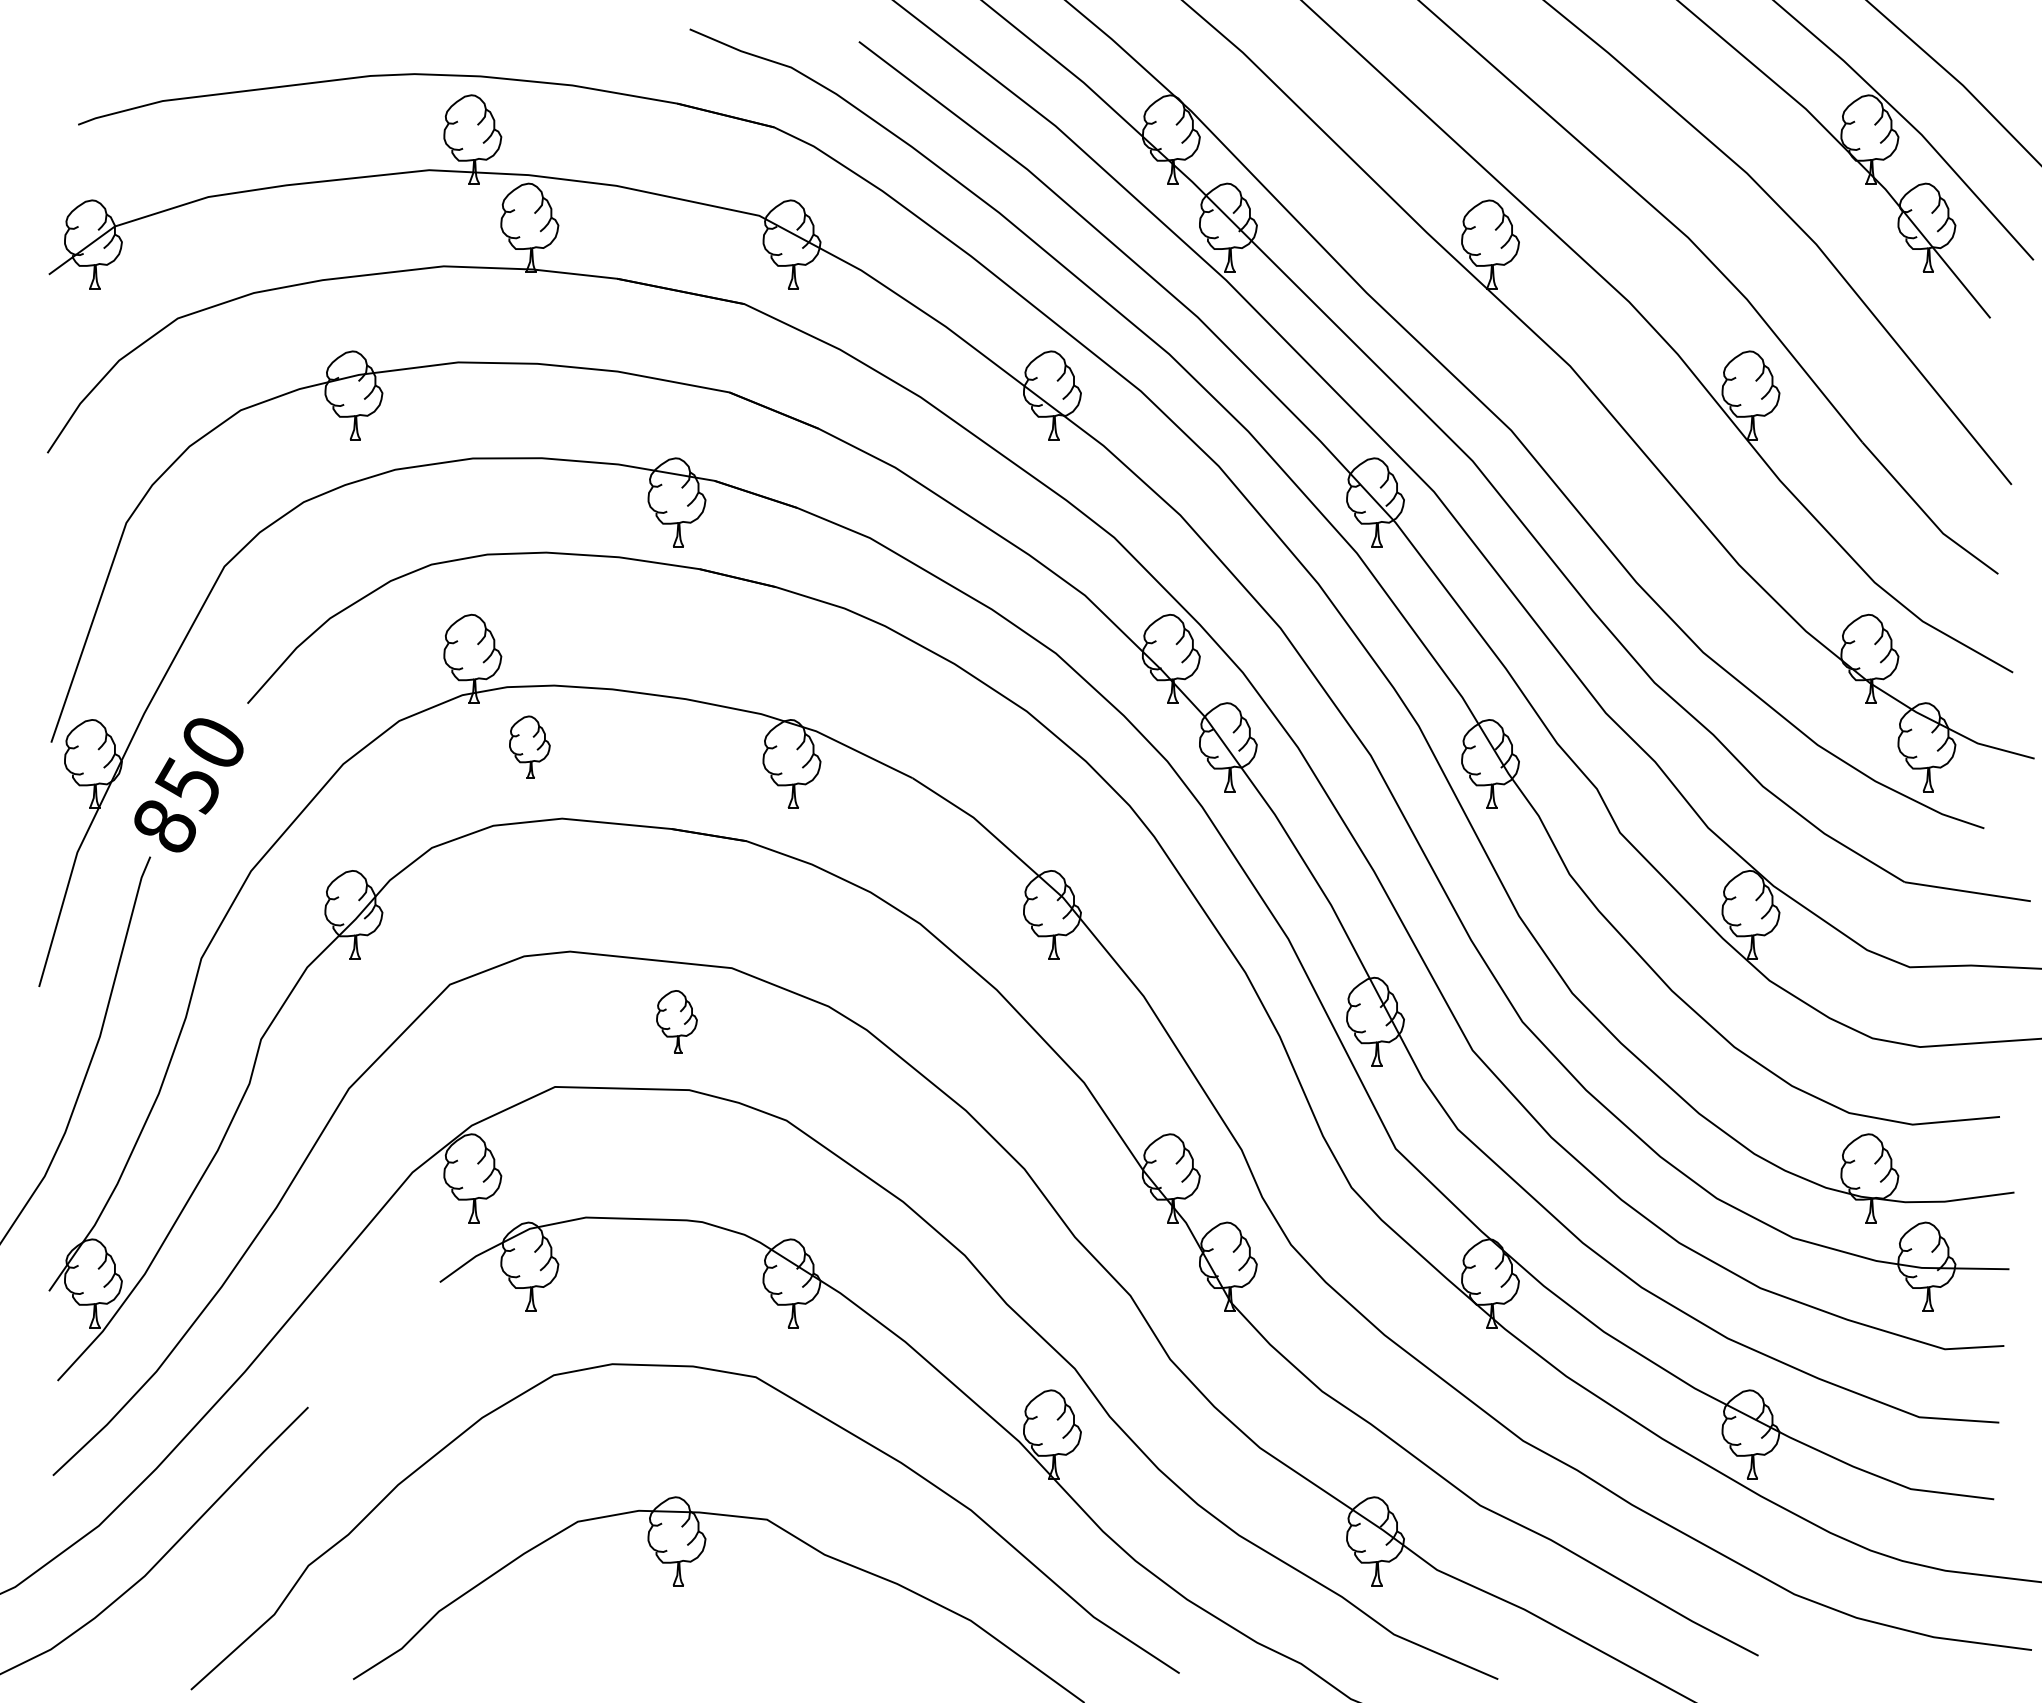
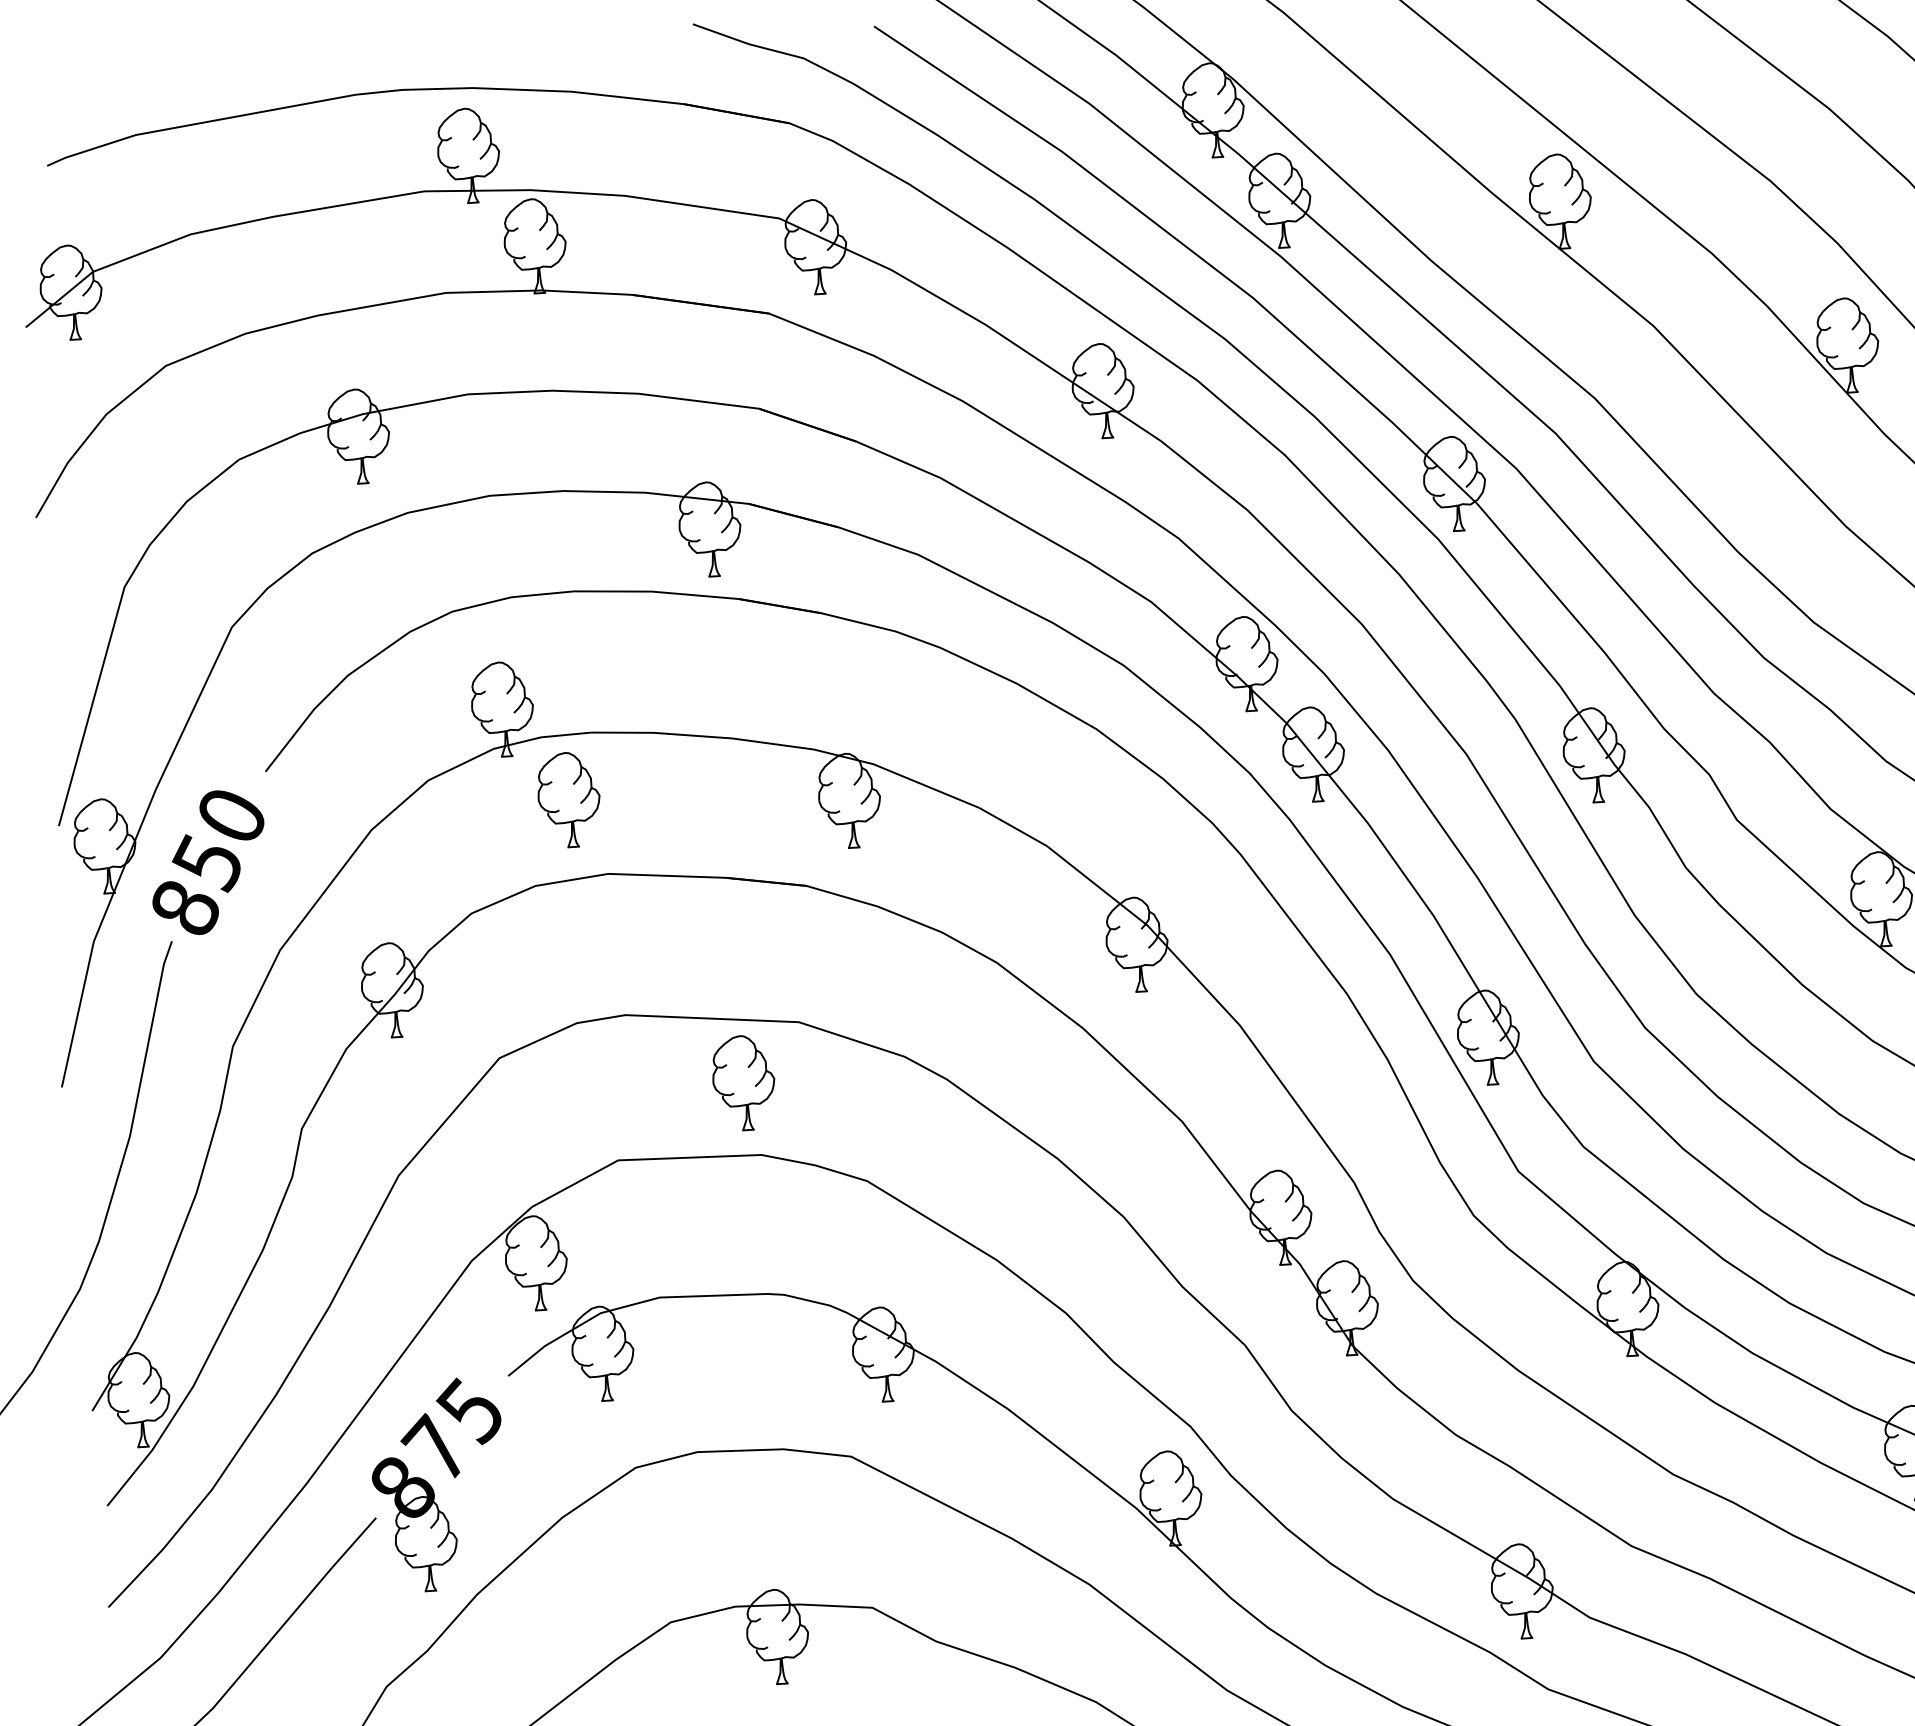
part: (529, 747) -> (568, 800), size x1.43
part: (676, 1021) -> (743, 1082), size x1.43
part: (362, 1381) -> (432, 1486), added

